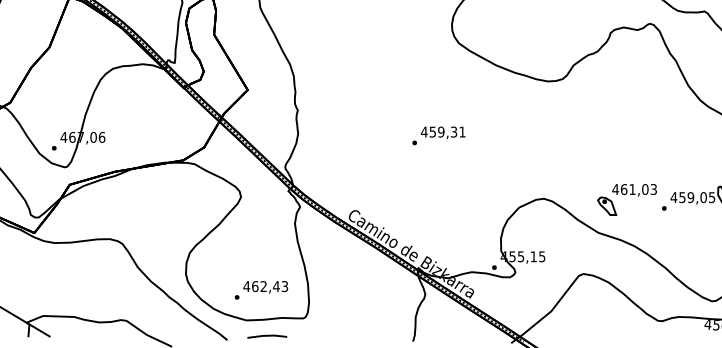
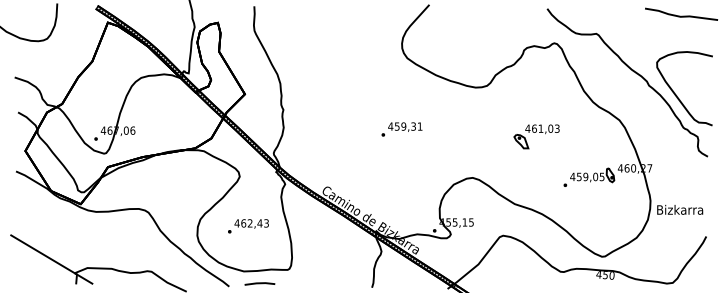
text: (438, 135) -> (401, 129), moved
part: (626, 199) -> (536, 136), moved
text: (261, 290) -> (248, 226), moved

